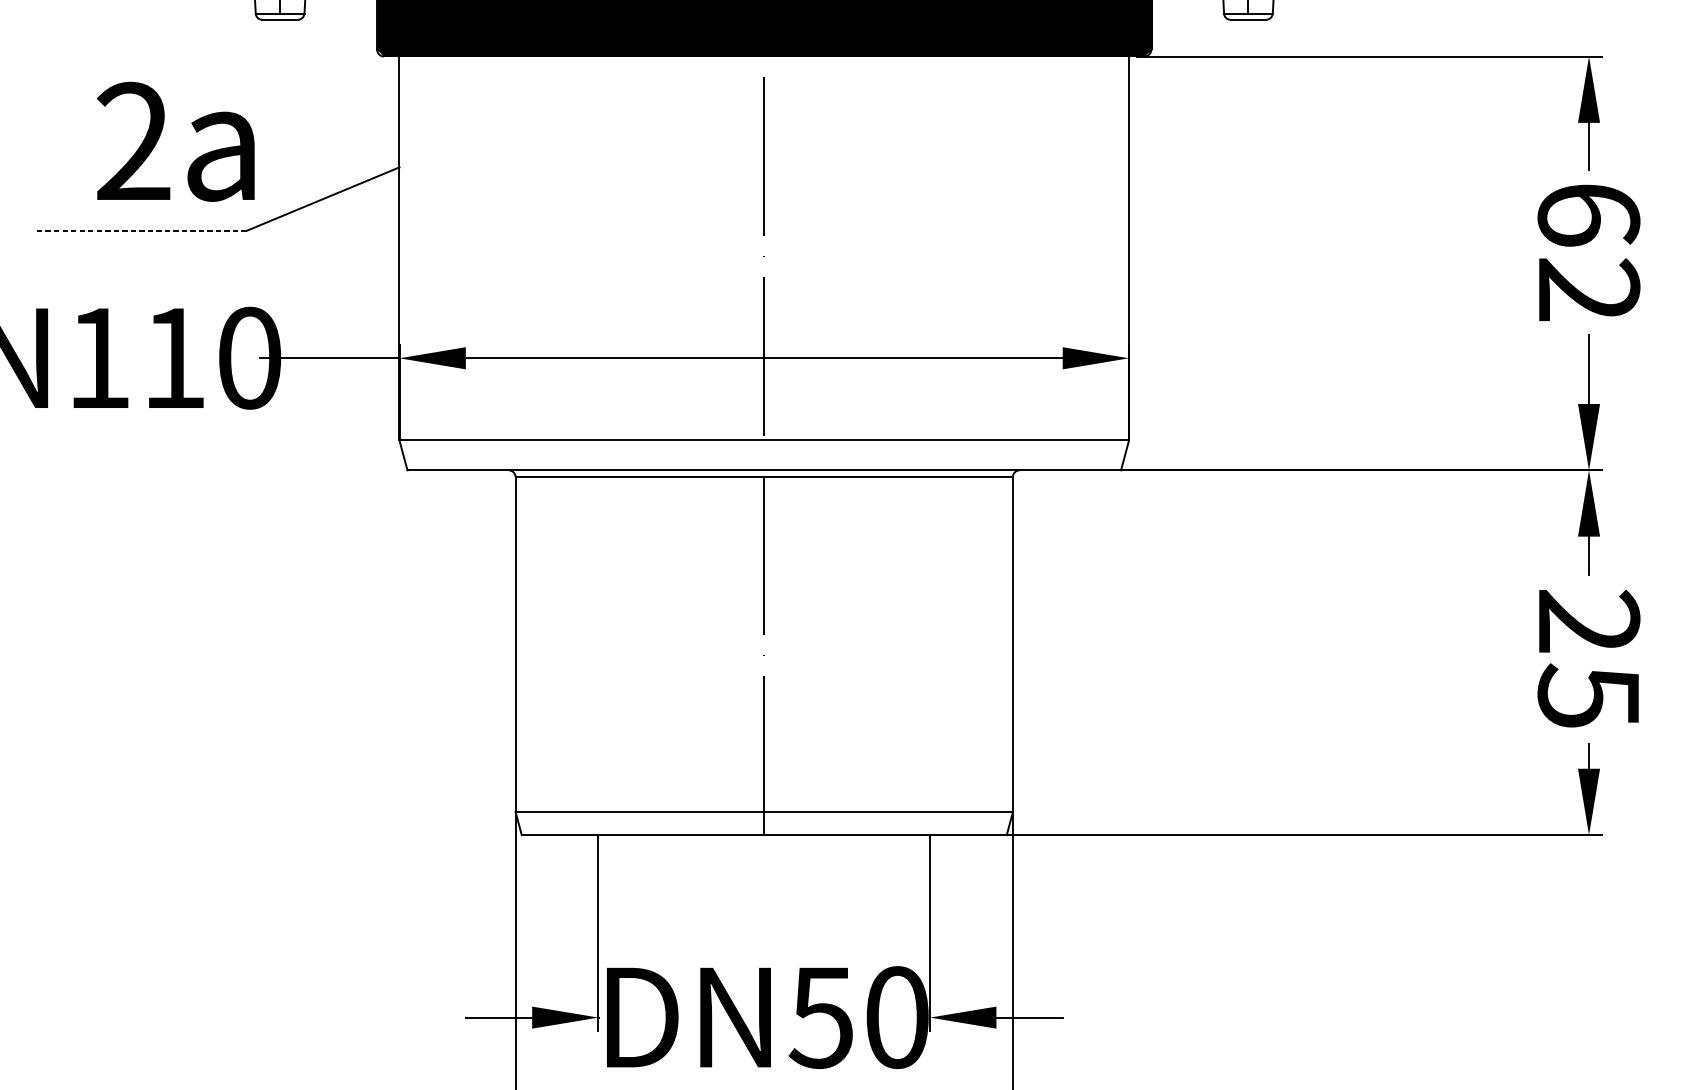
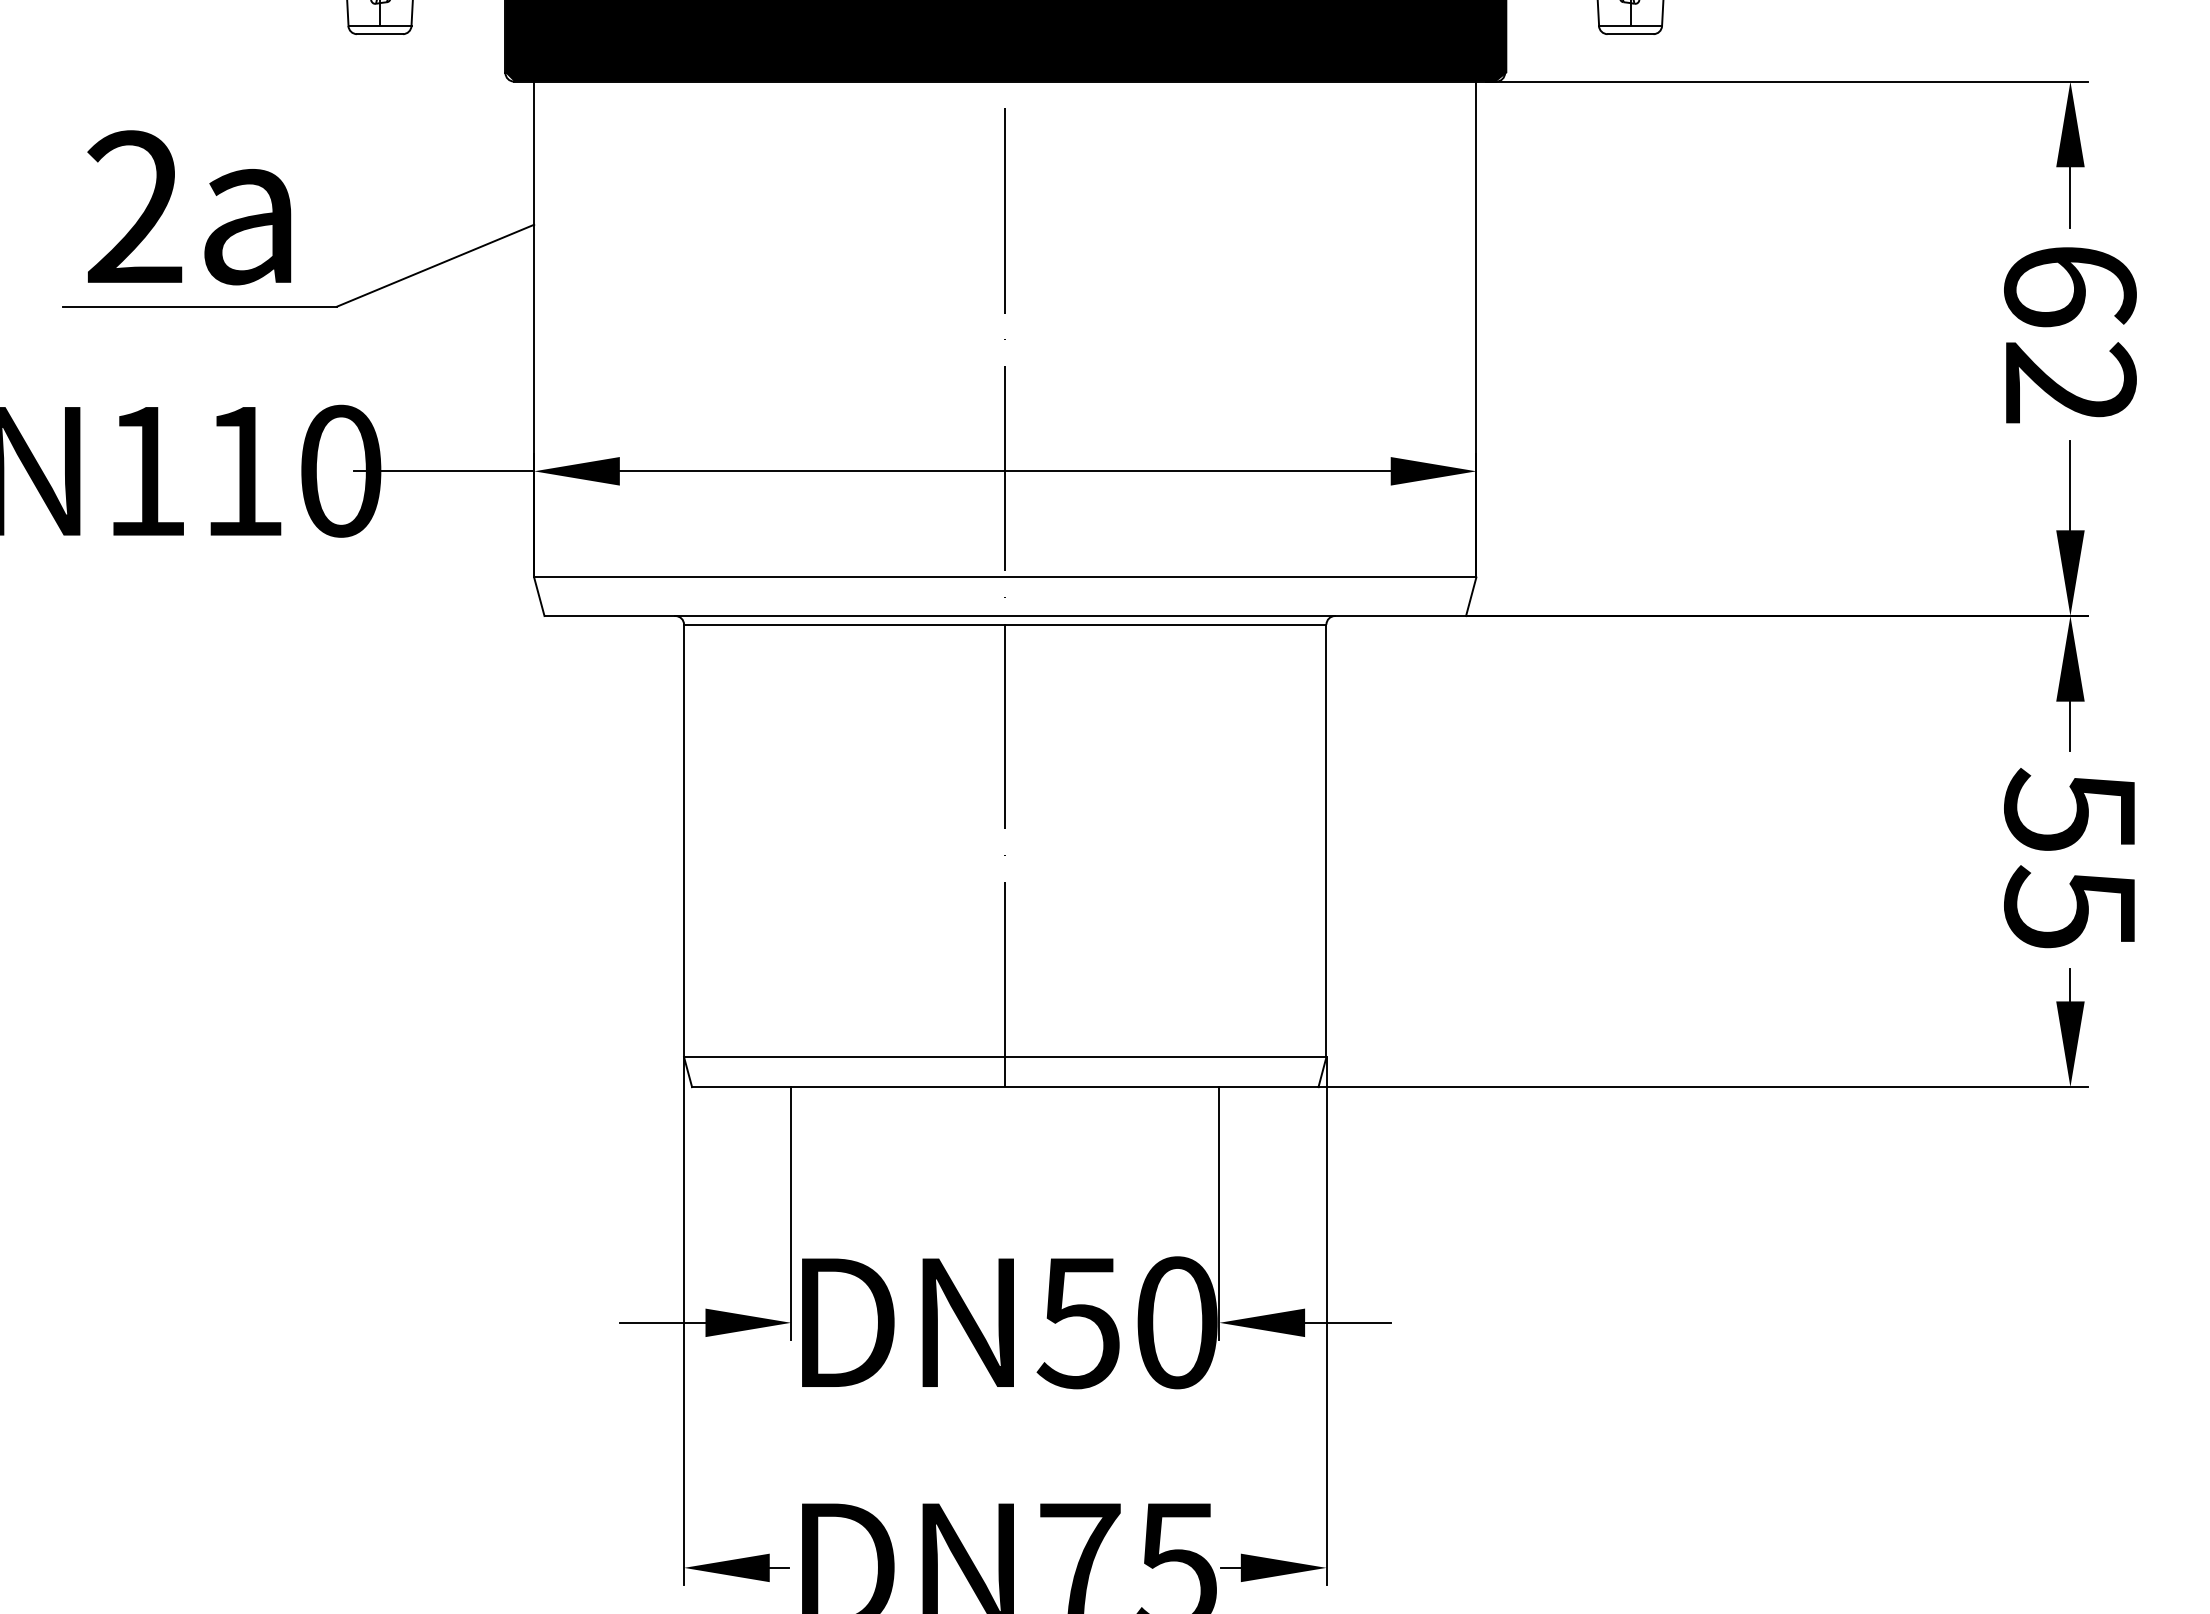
text: (175, 141) -> (189, 207), moved
line: (141, 230) -> (200, 306), dashed -> solid
text: (1589, 620) -> (2070, 809), 25 -> 55

